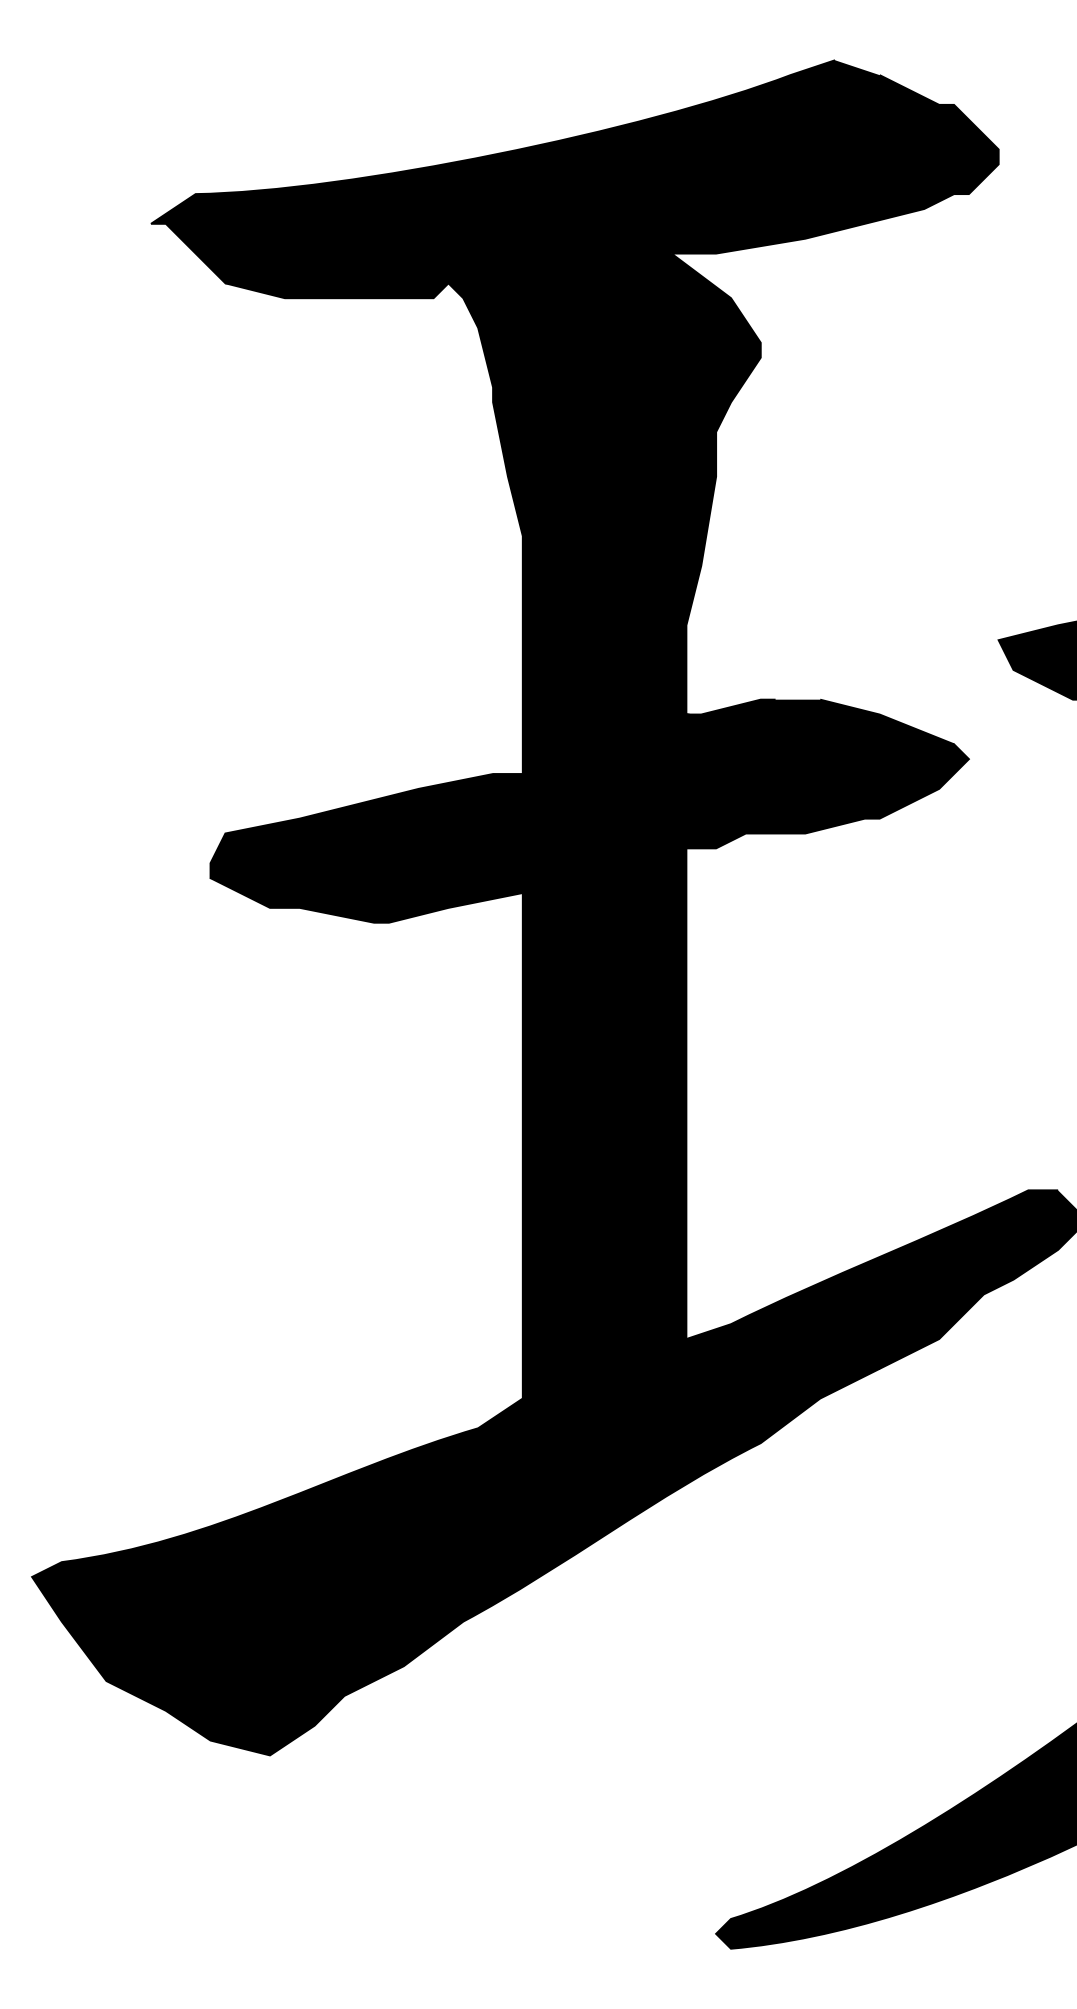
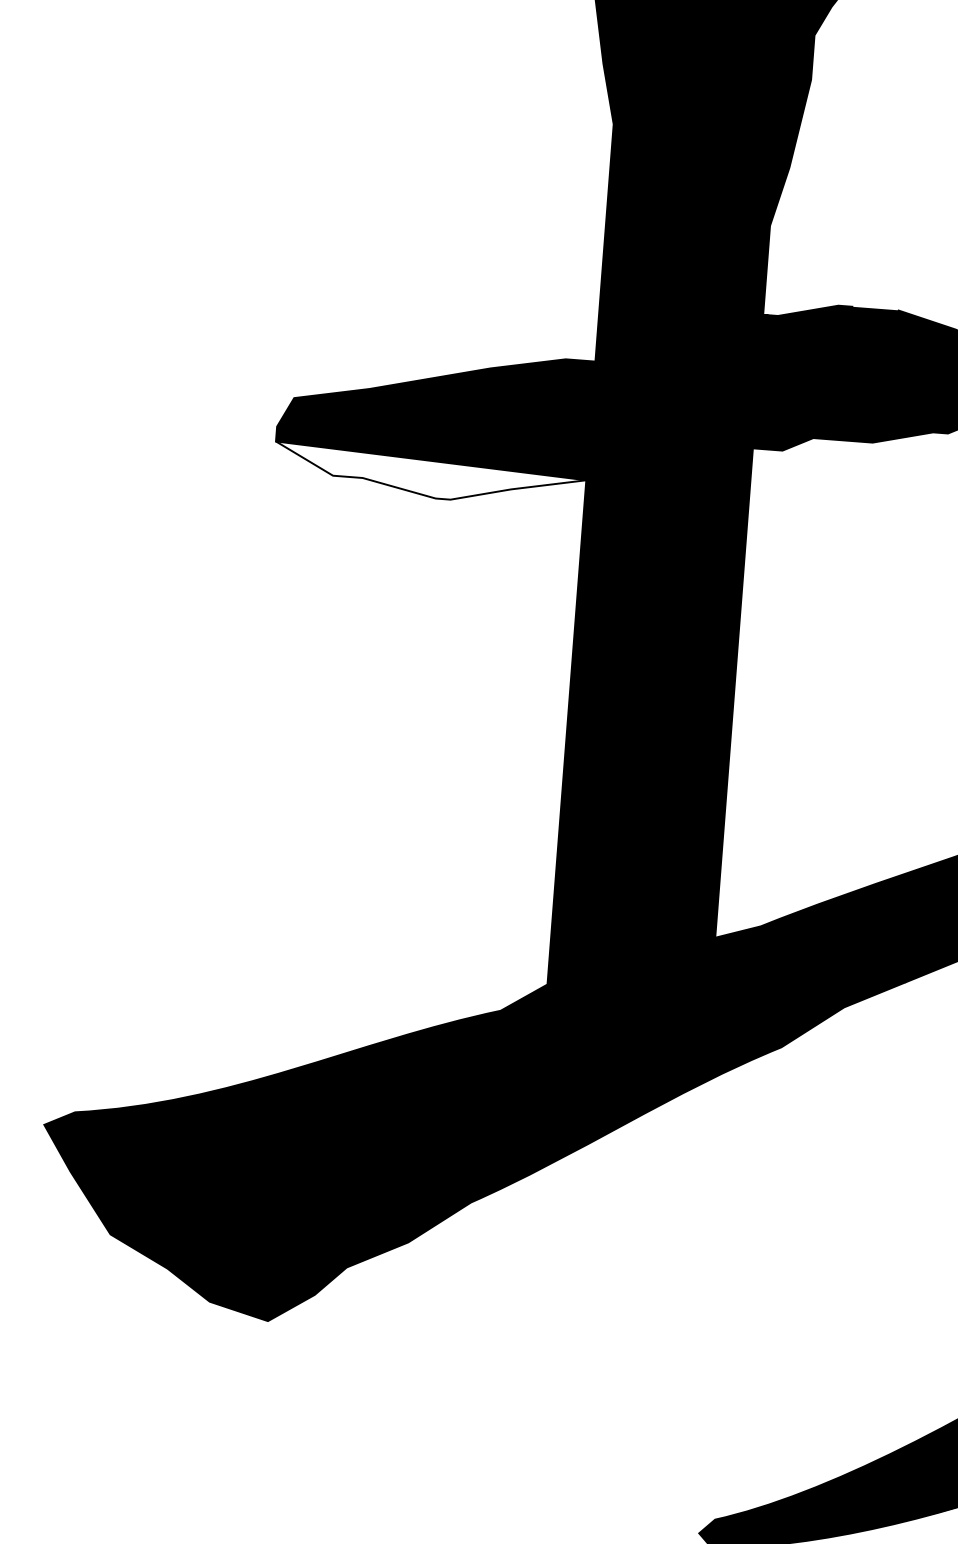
fill: (366, 900) -> (429, 475), removed

